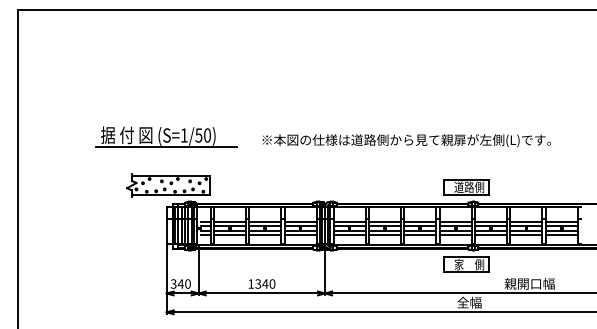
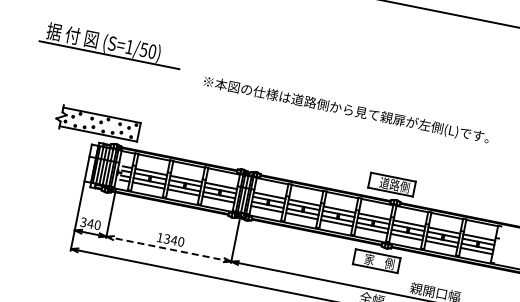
part: (166, 136) -> (111, 44), moved
text: (406, 140) -> (346, 109), moved
line: (261, 293) -> (168, 249), solid -> dashed

